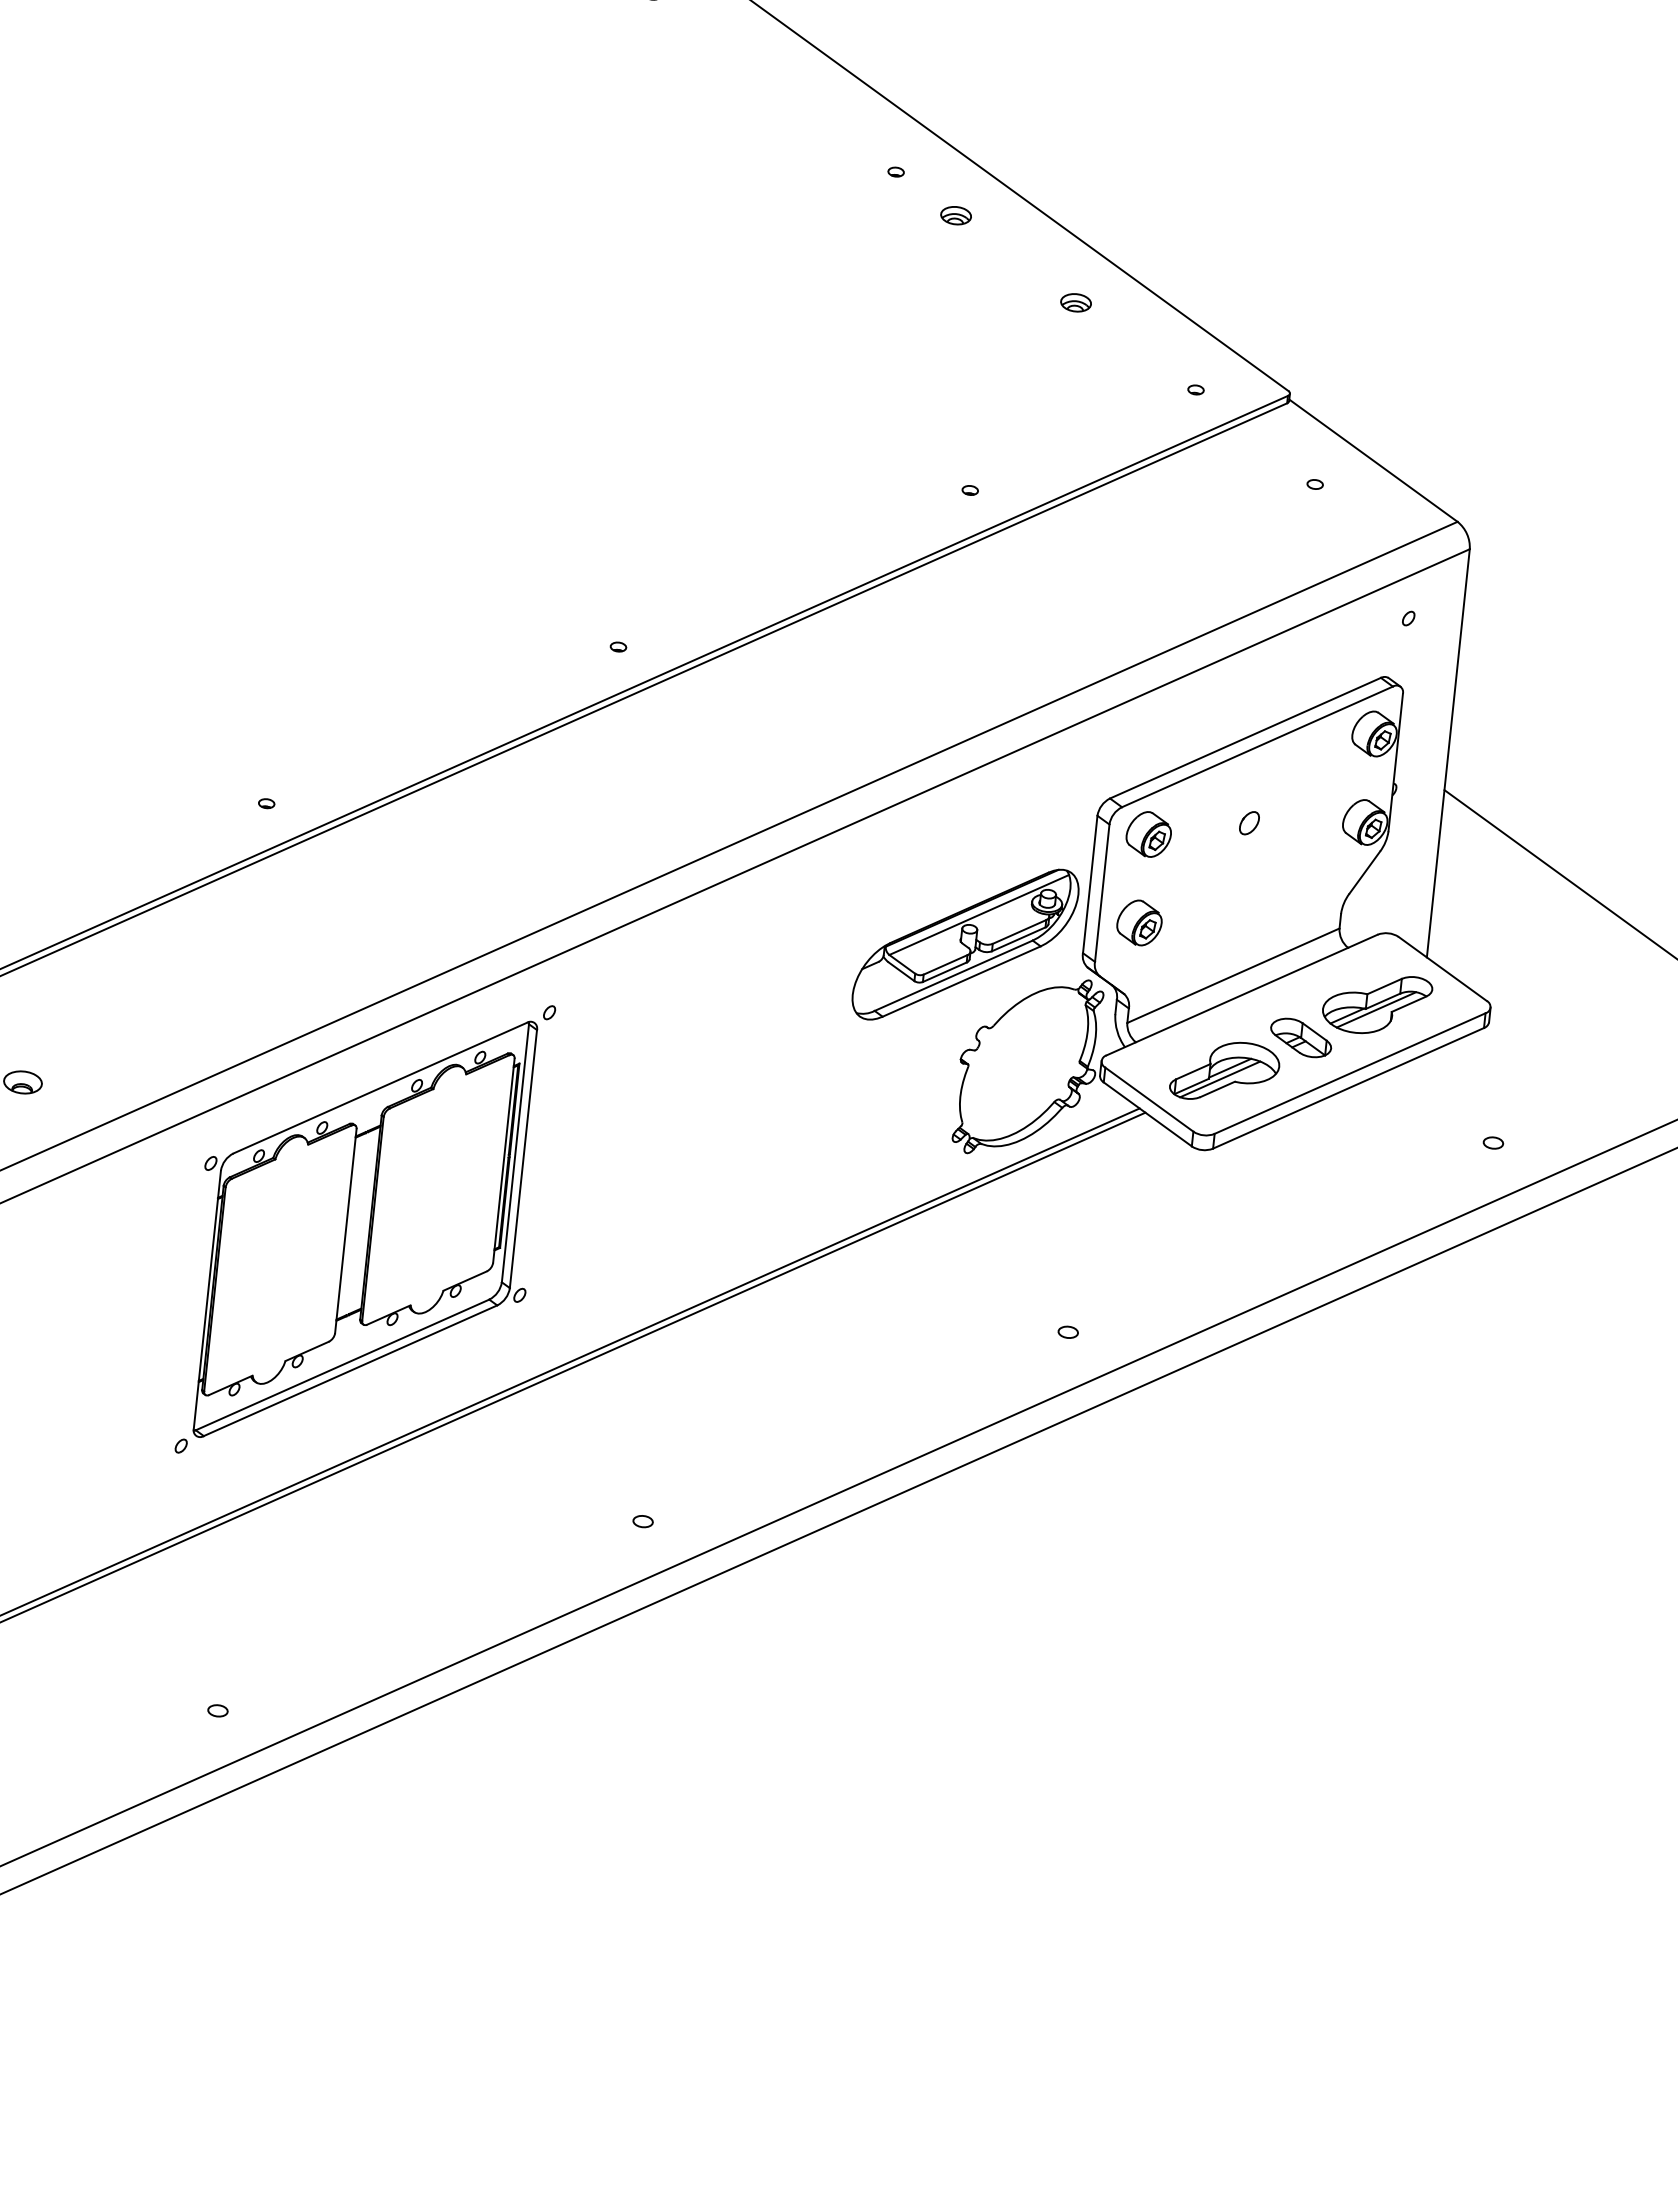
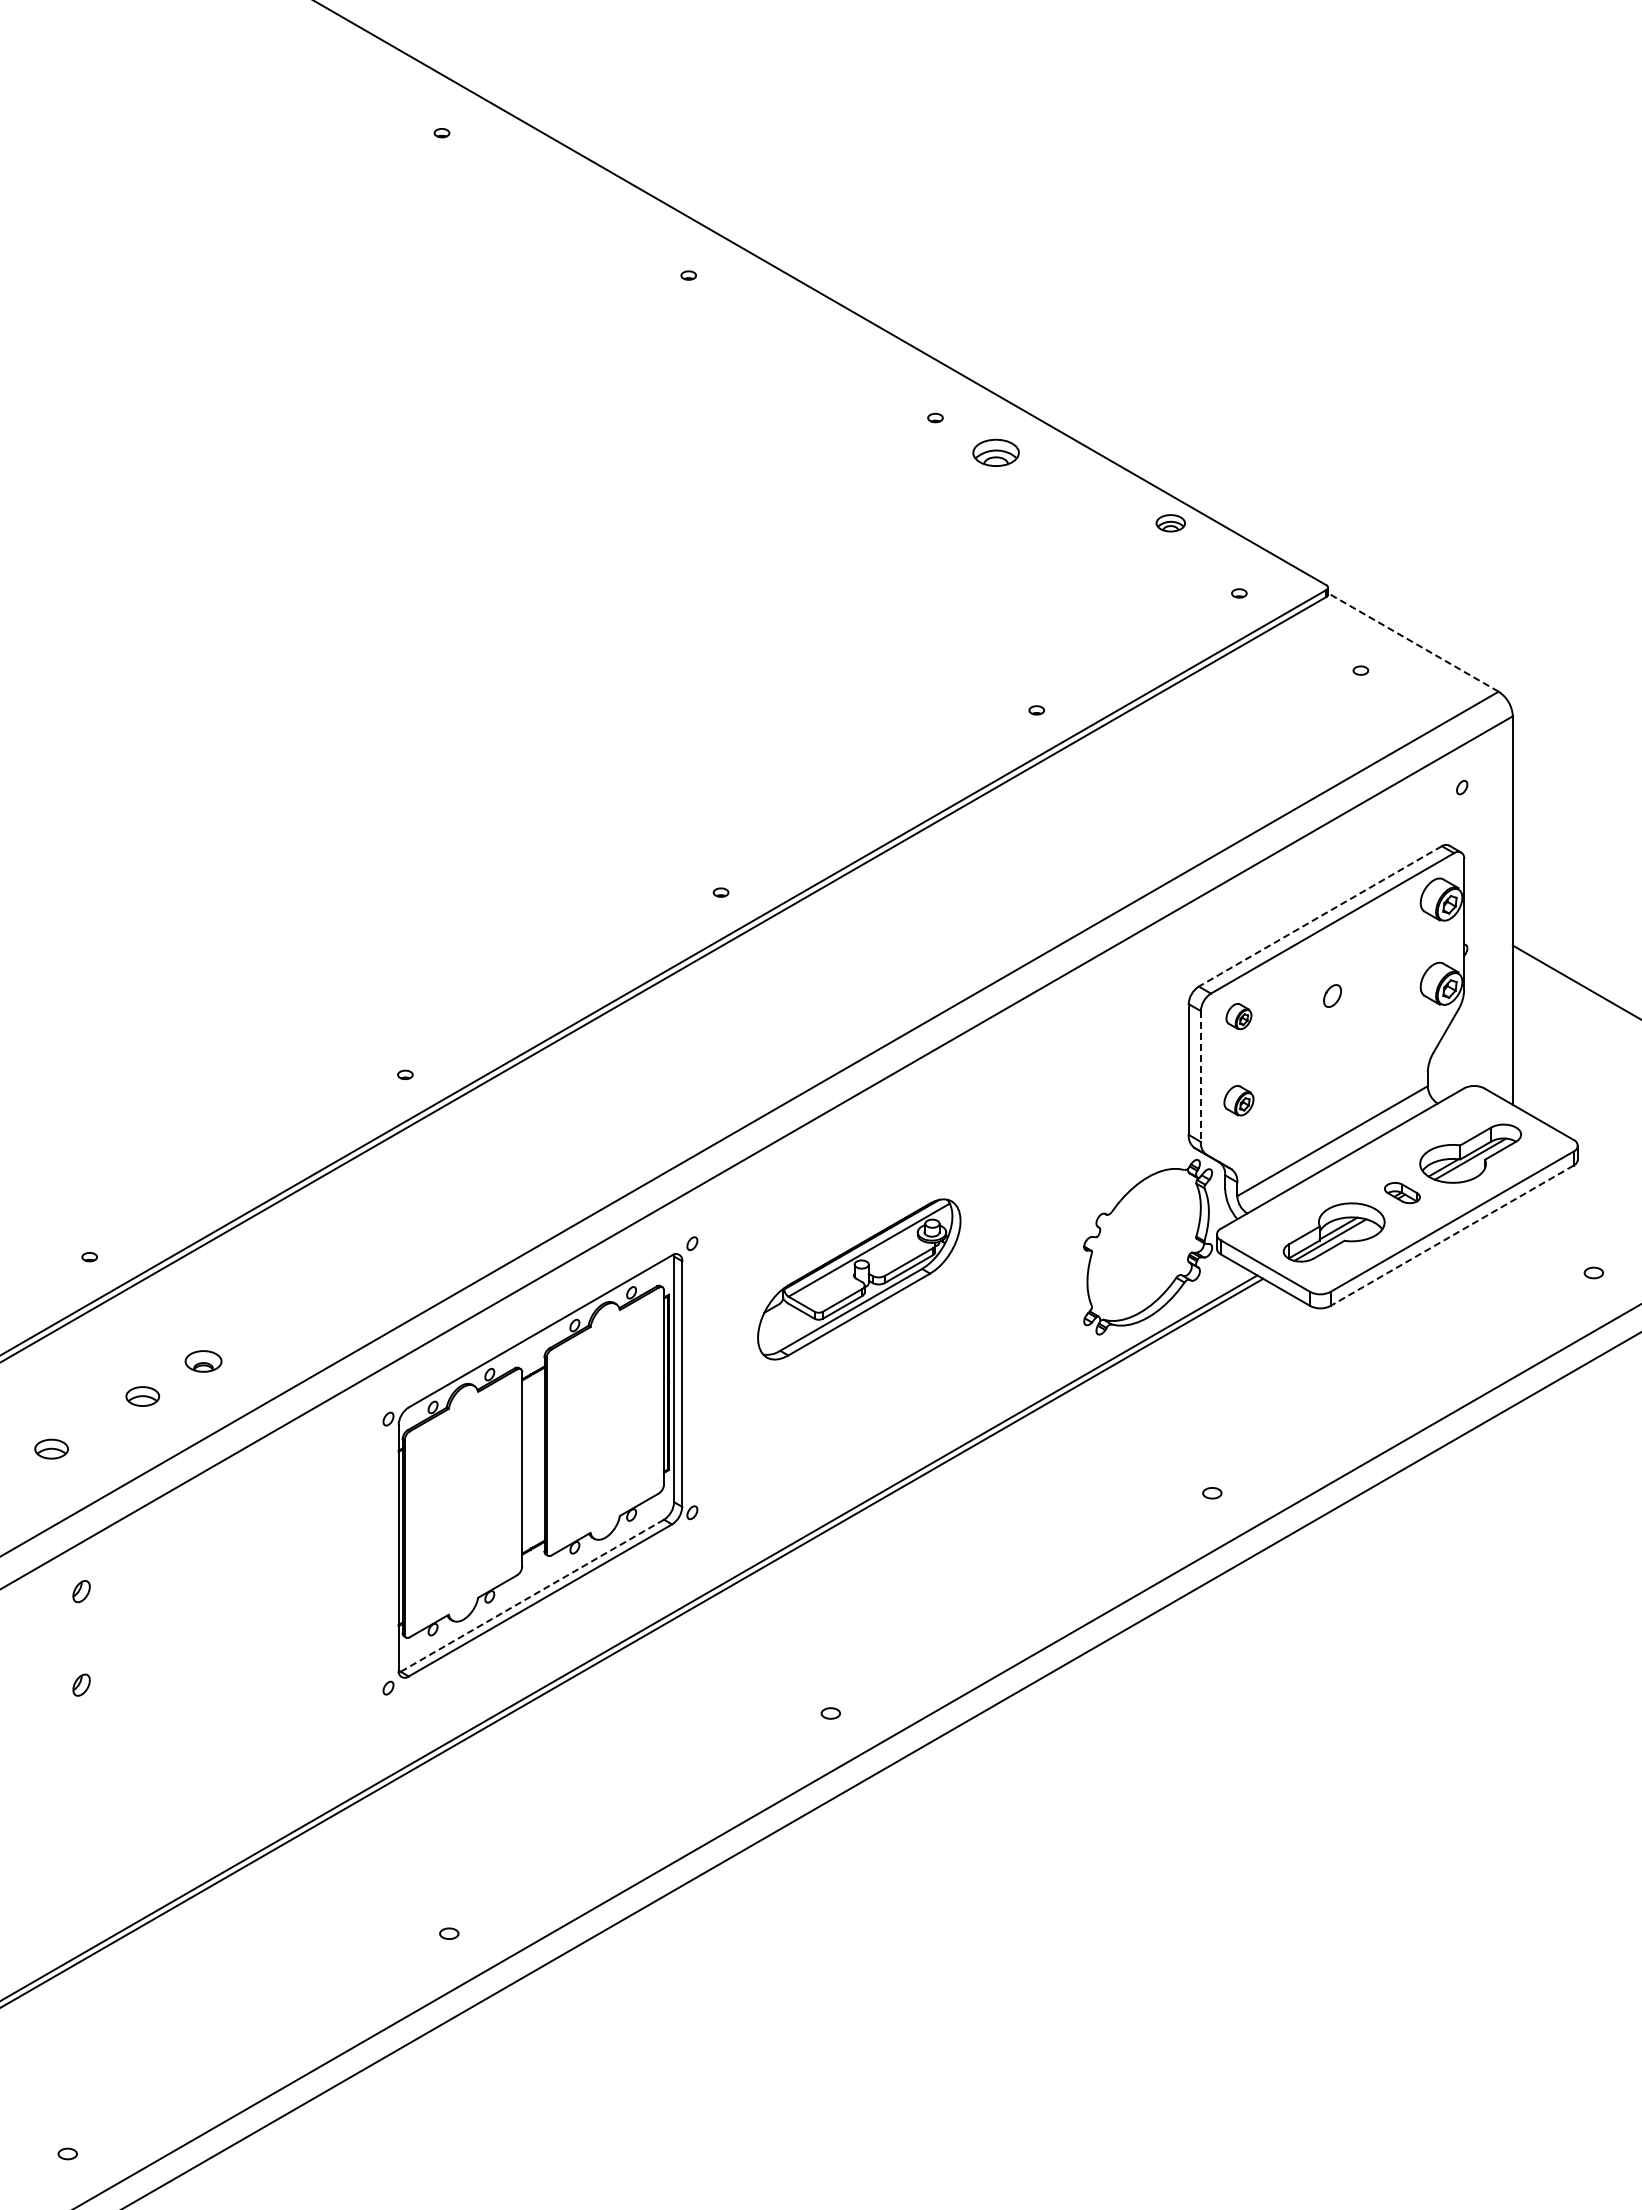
part: (956, 216) -> (996, 453), size x1.6
part: (1075, 303) -> (1170, 523), moved
line: (1372, 460) -> (1412, 642), solid -> dashed
line: (1244, 738) -> (1319, 916), solid -> dashed
part: (1148, 834) -> (1238, 1016), size x0.6
line: (1101, 894) -> (1200, 1077), solid -> dashed
part: (1139, 922) -> (1238, 1100), size x0.7
part: (965, 944) -> (859, 1279), moved
part: (1301, 1037) -> (1402, 1192), size x0.6
line: (1347, 1088) -> (1451, 1236), solid -> dashed
line: (341, 1365) -> (531, 1596), solid -> dashed

